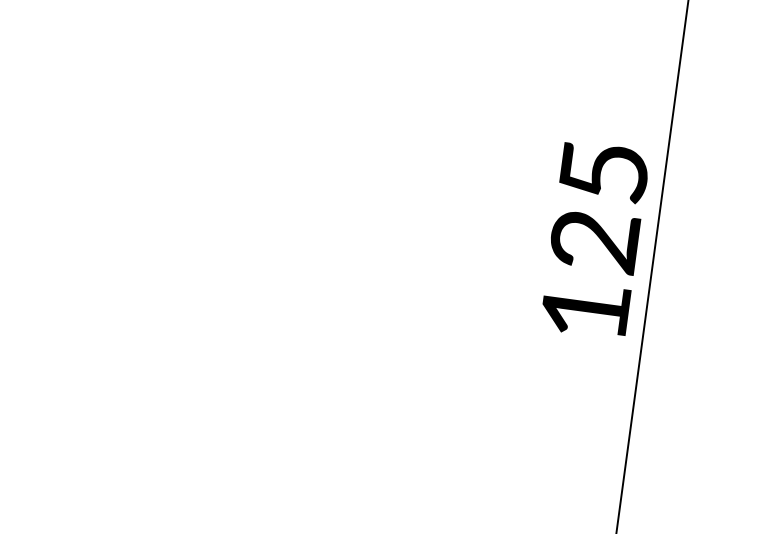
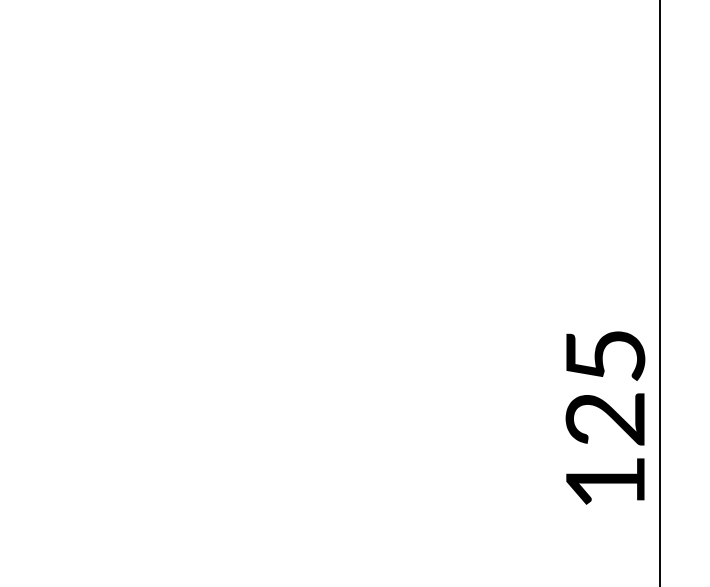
text: (595, 239) -> (605, 417), moved

